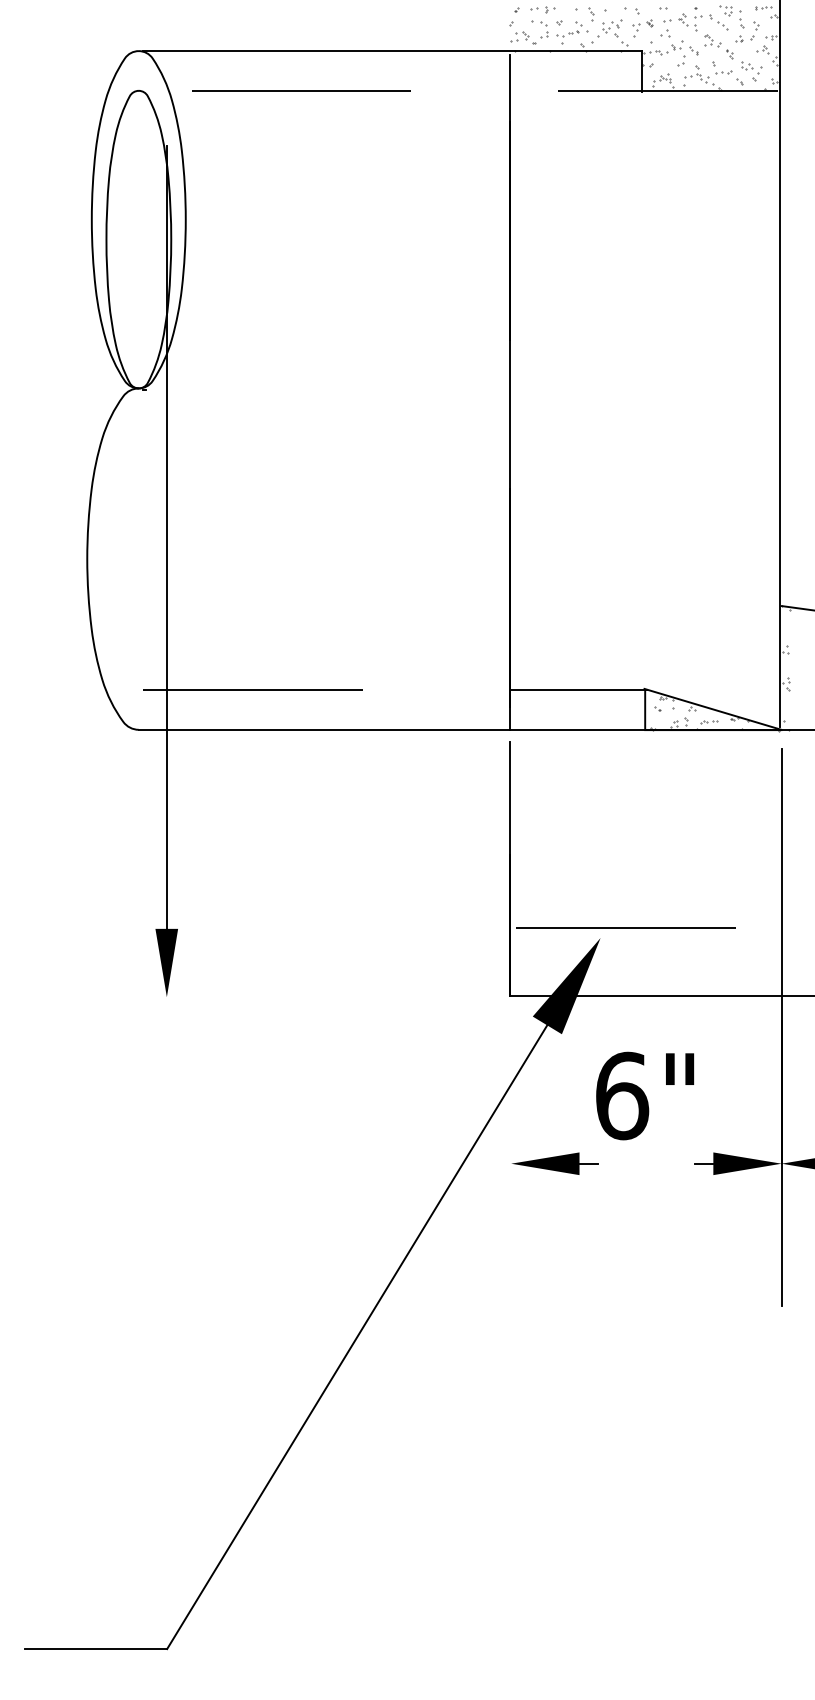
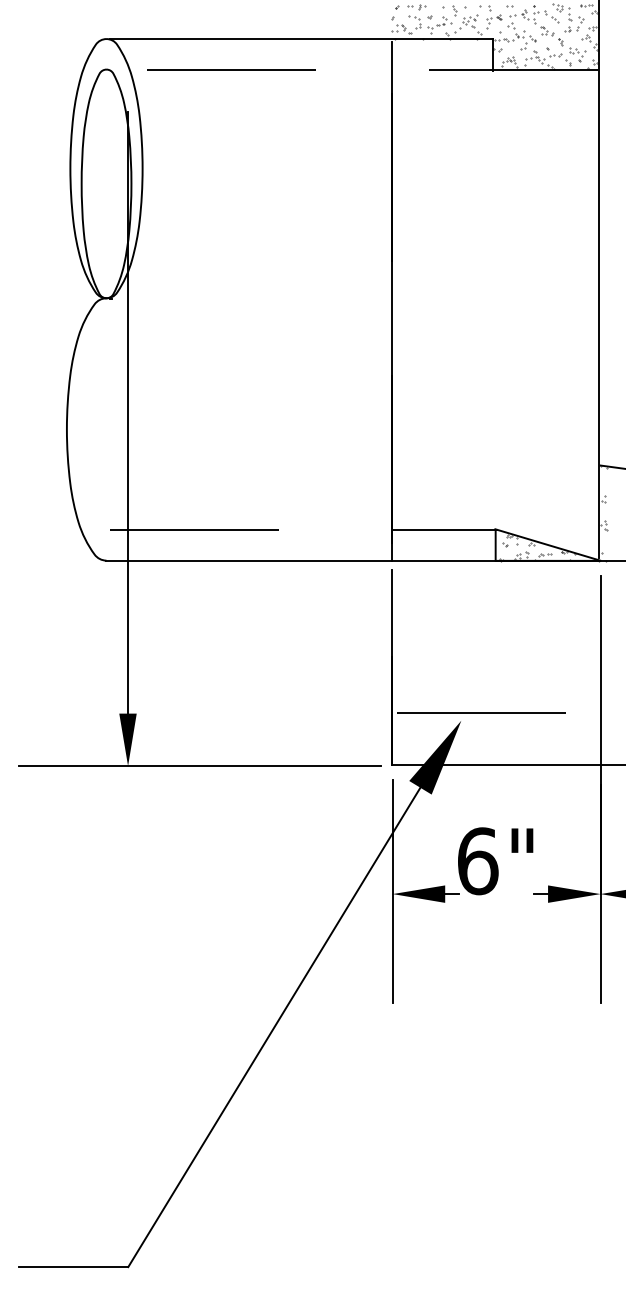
line: (260, 997) -> (200, 766), added
text: (645, 1095) -> (495, 860), moved
line: (511, 1160) -> (392, 891), added

